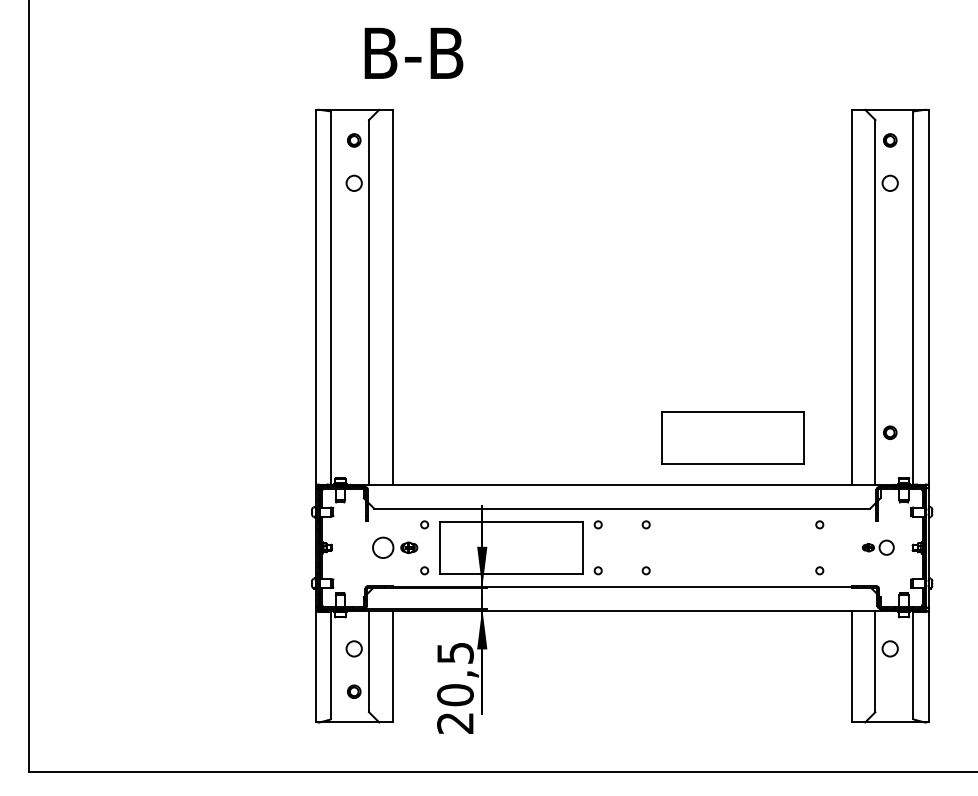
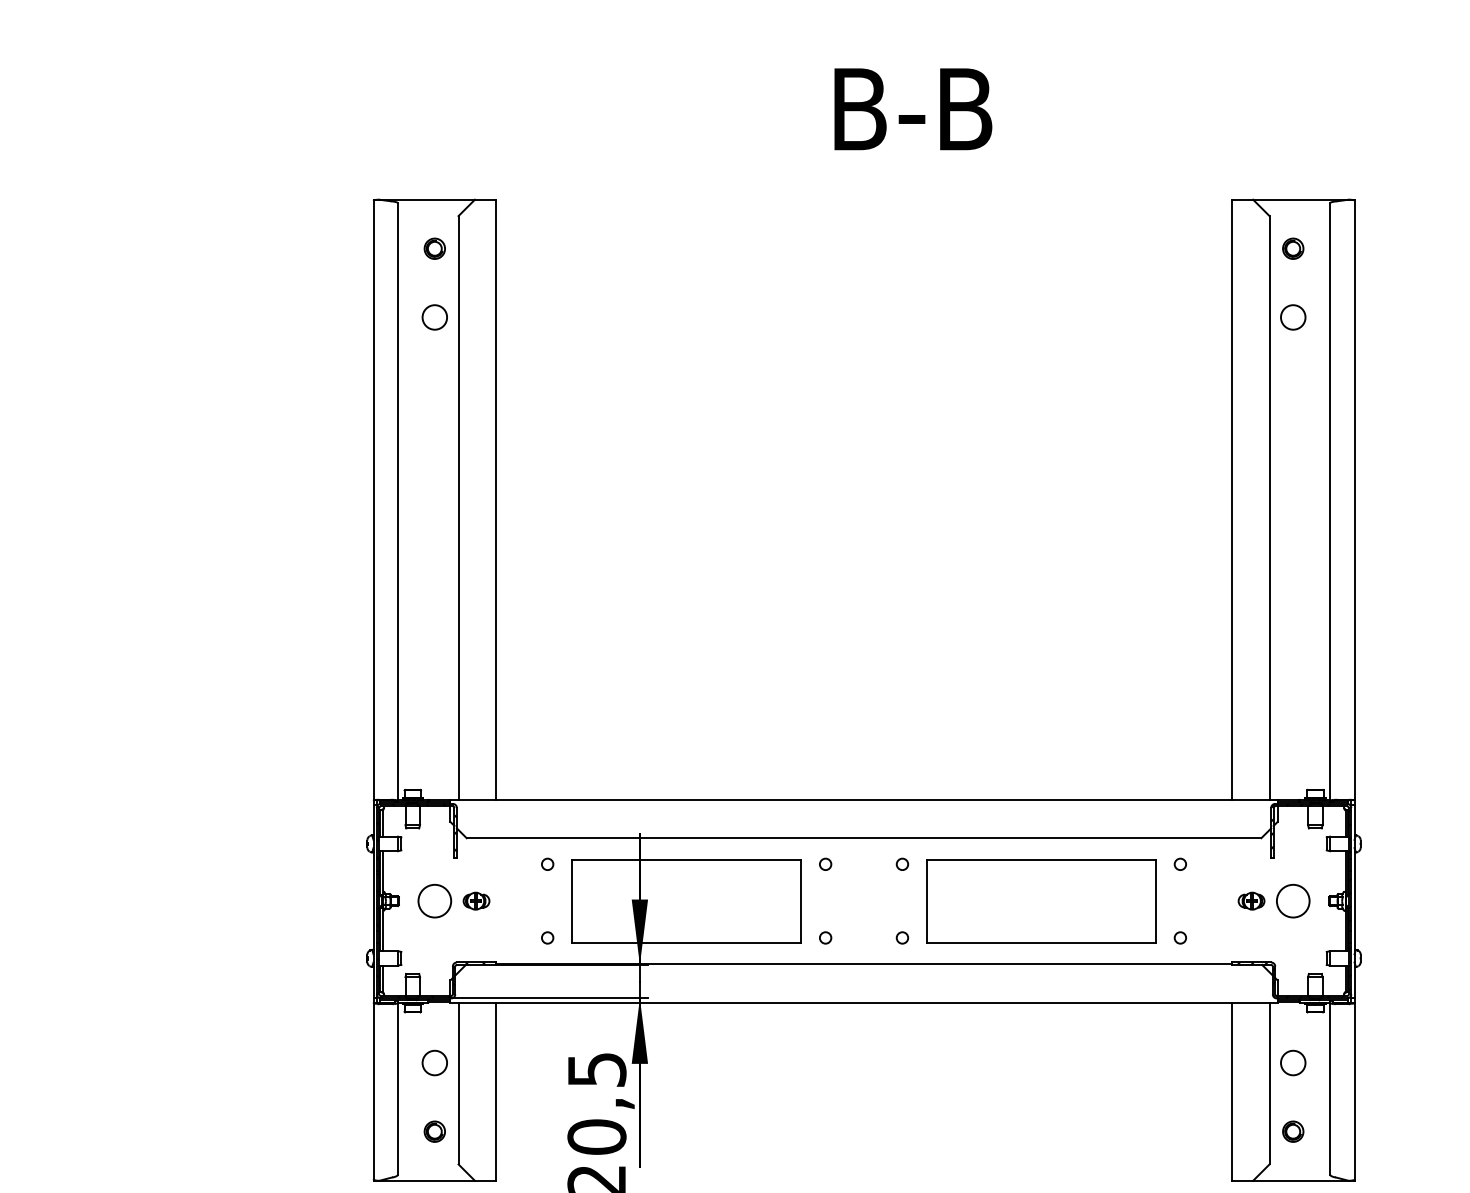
text: (413, 52) -> (912, 107), moved
part: (890, 432) -> (1293, 1131), moved
part: (732, 437) -> (1040, 900), moved
part: (395, 547) -> (454, 900), moved
part: (878, 547) -> (1274, 900), size x1.43

